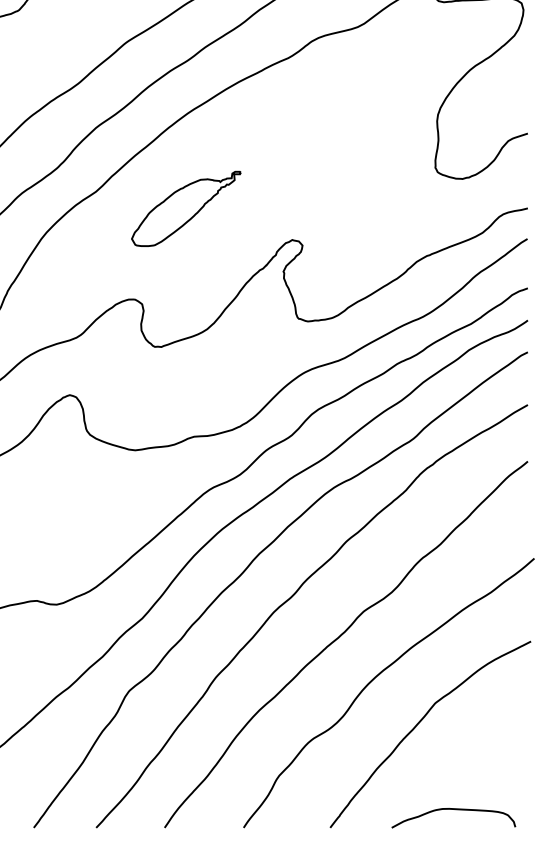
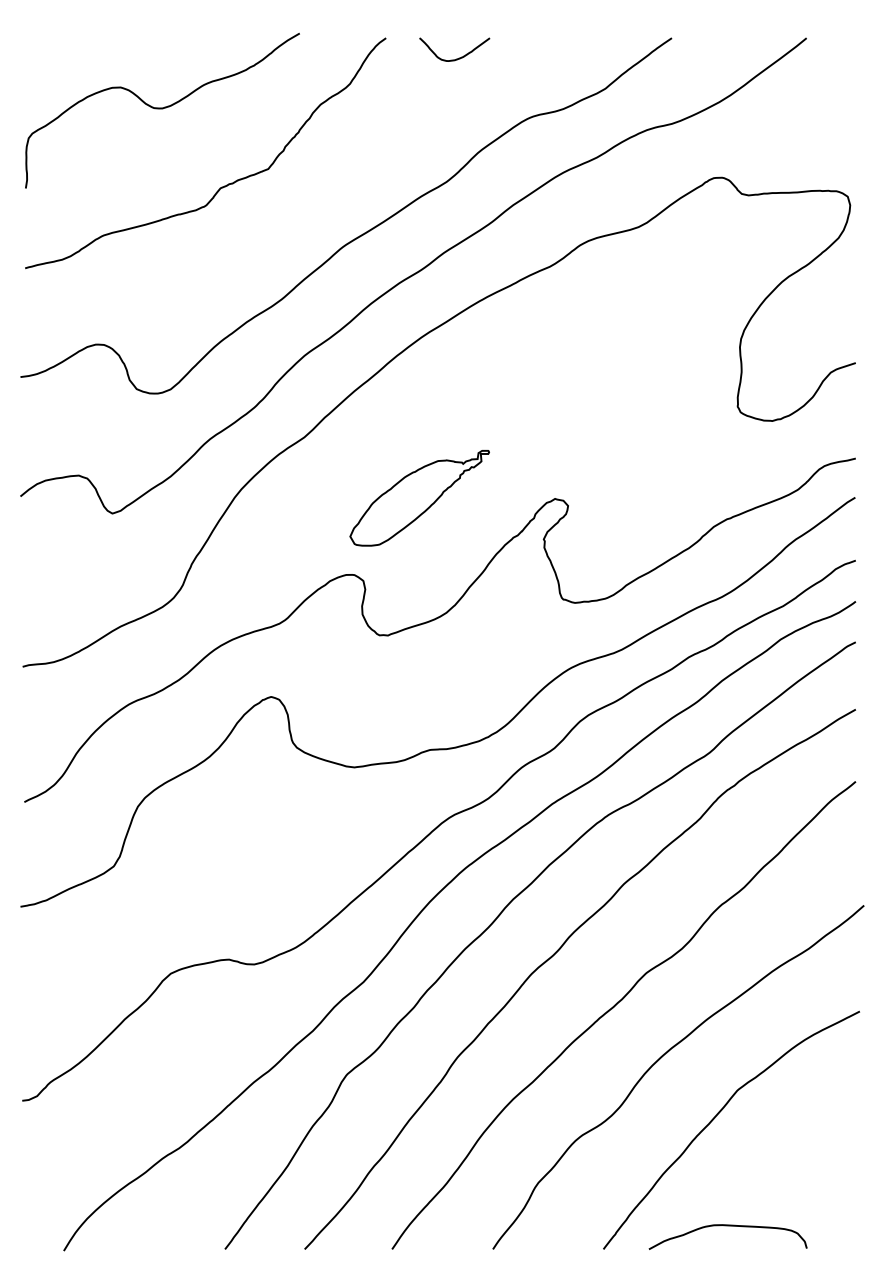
part: (186, 209) -> (419, 498), moved
curve: (453, 809) -> (727, 1226), moved

